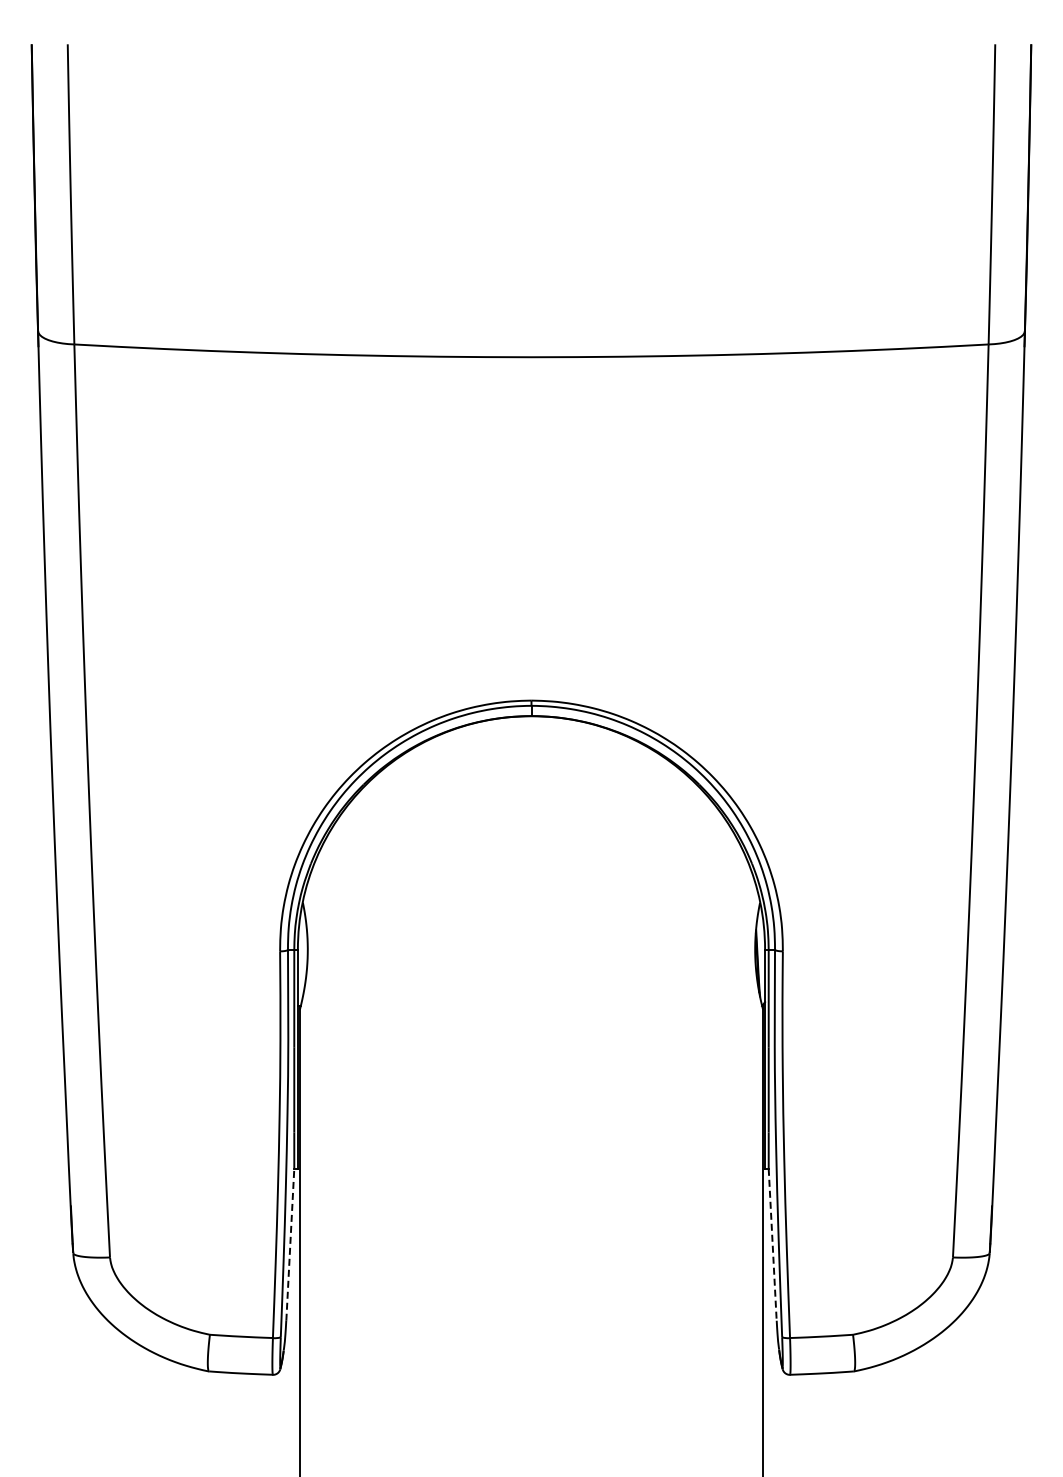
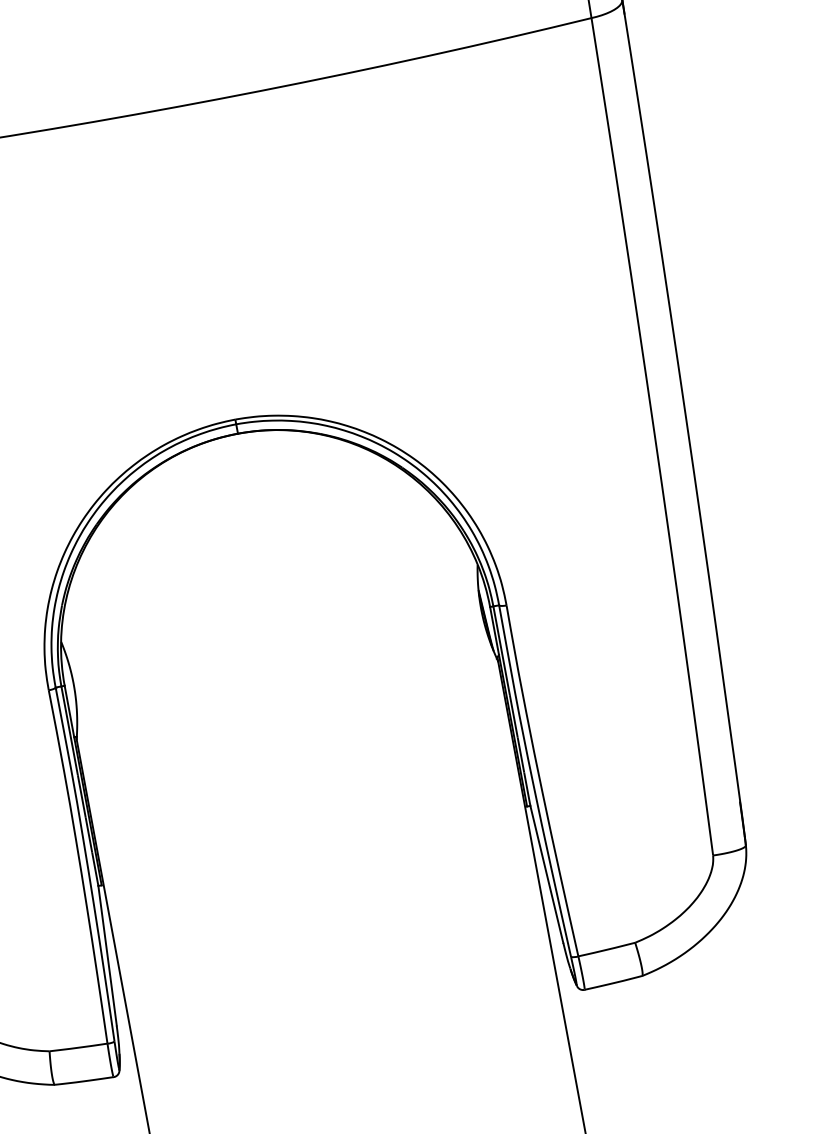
line: (290, 1244) -> (107, 955), dashed -> solid
line: (772, 1245) -> (546, 875), dashed -> solid

